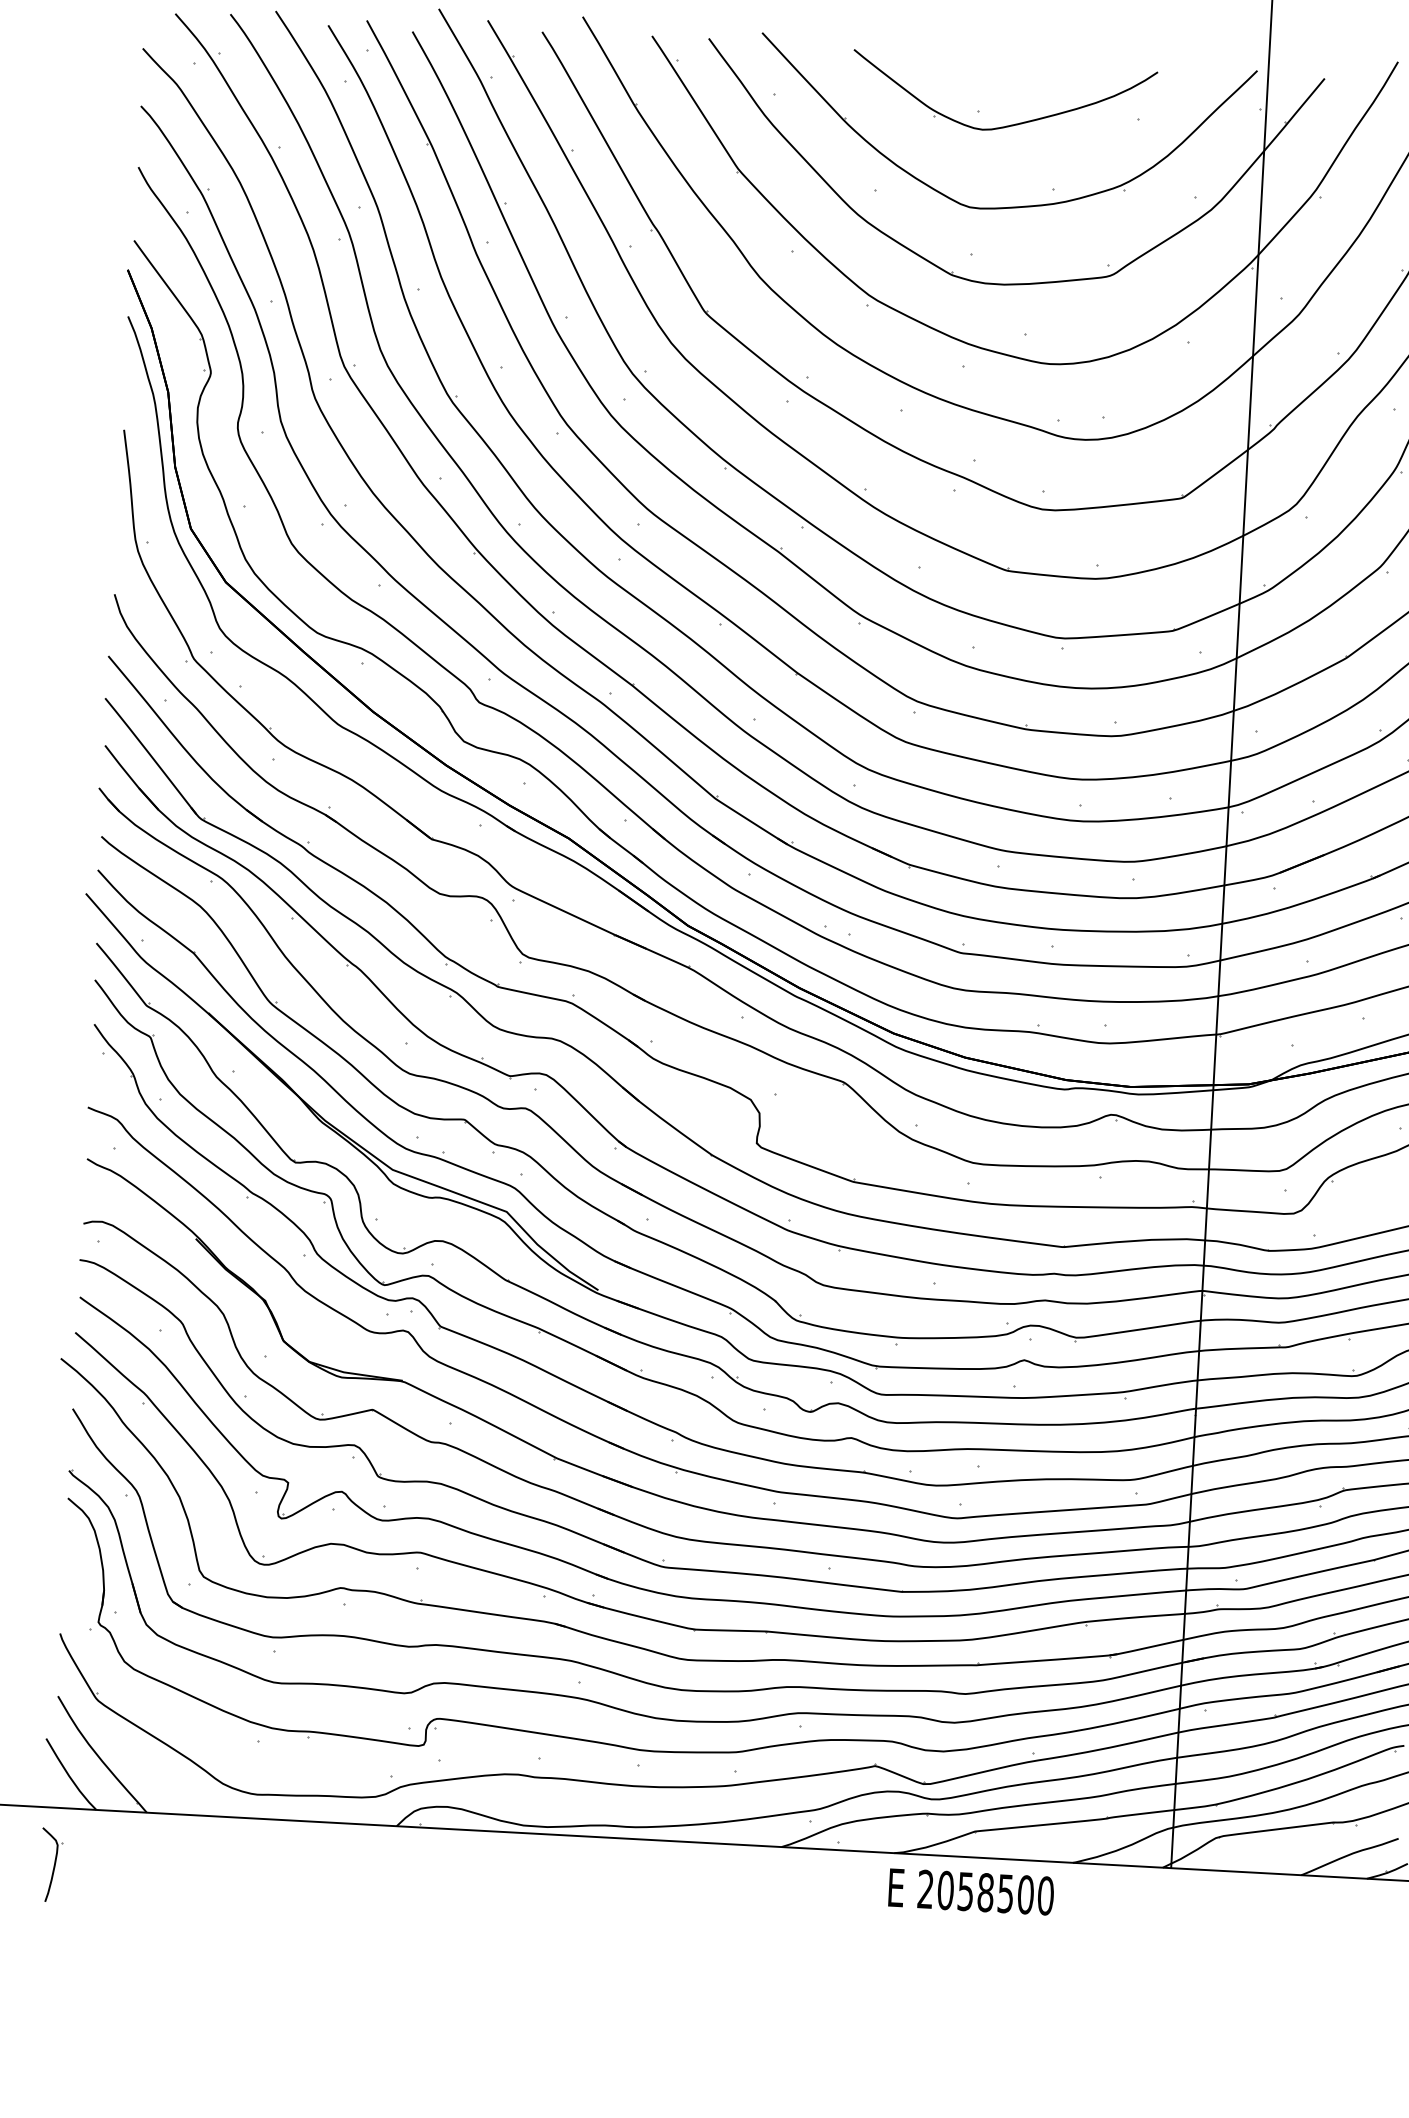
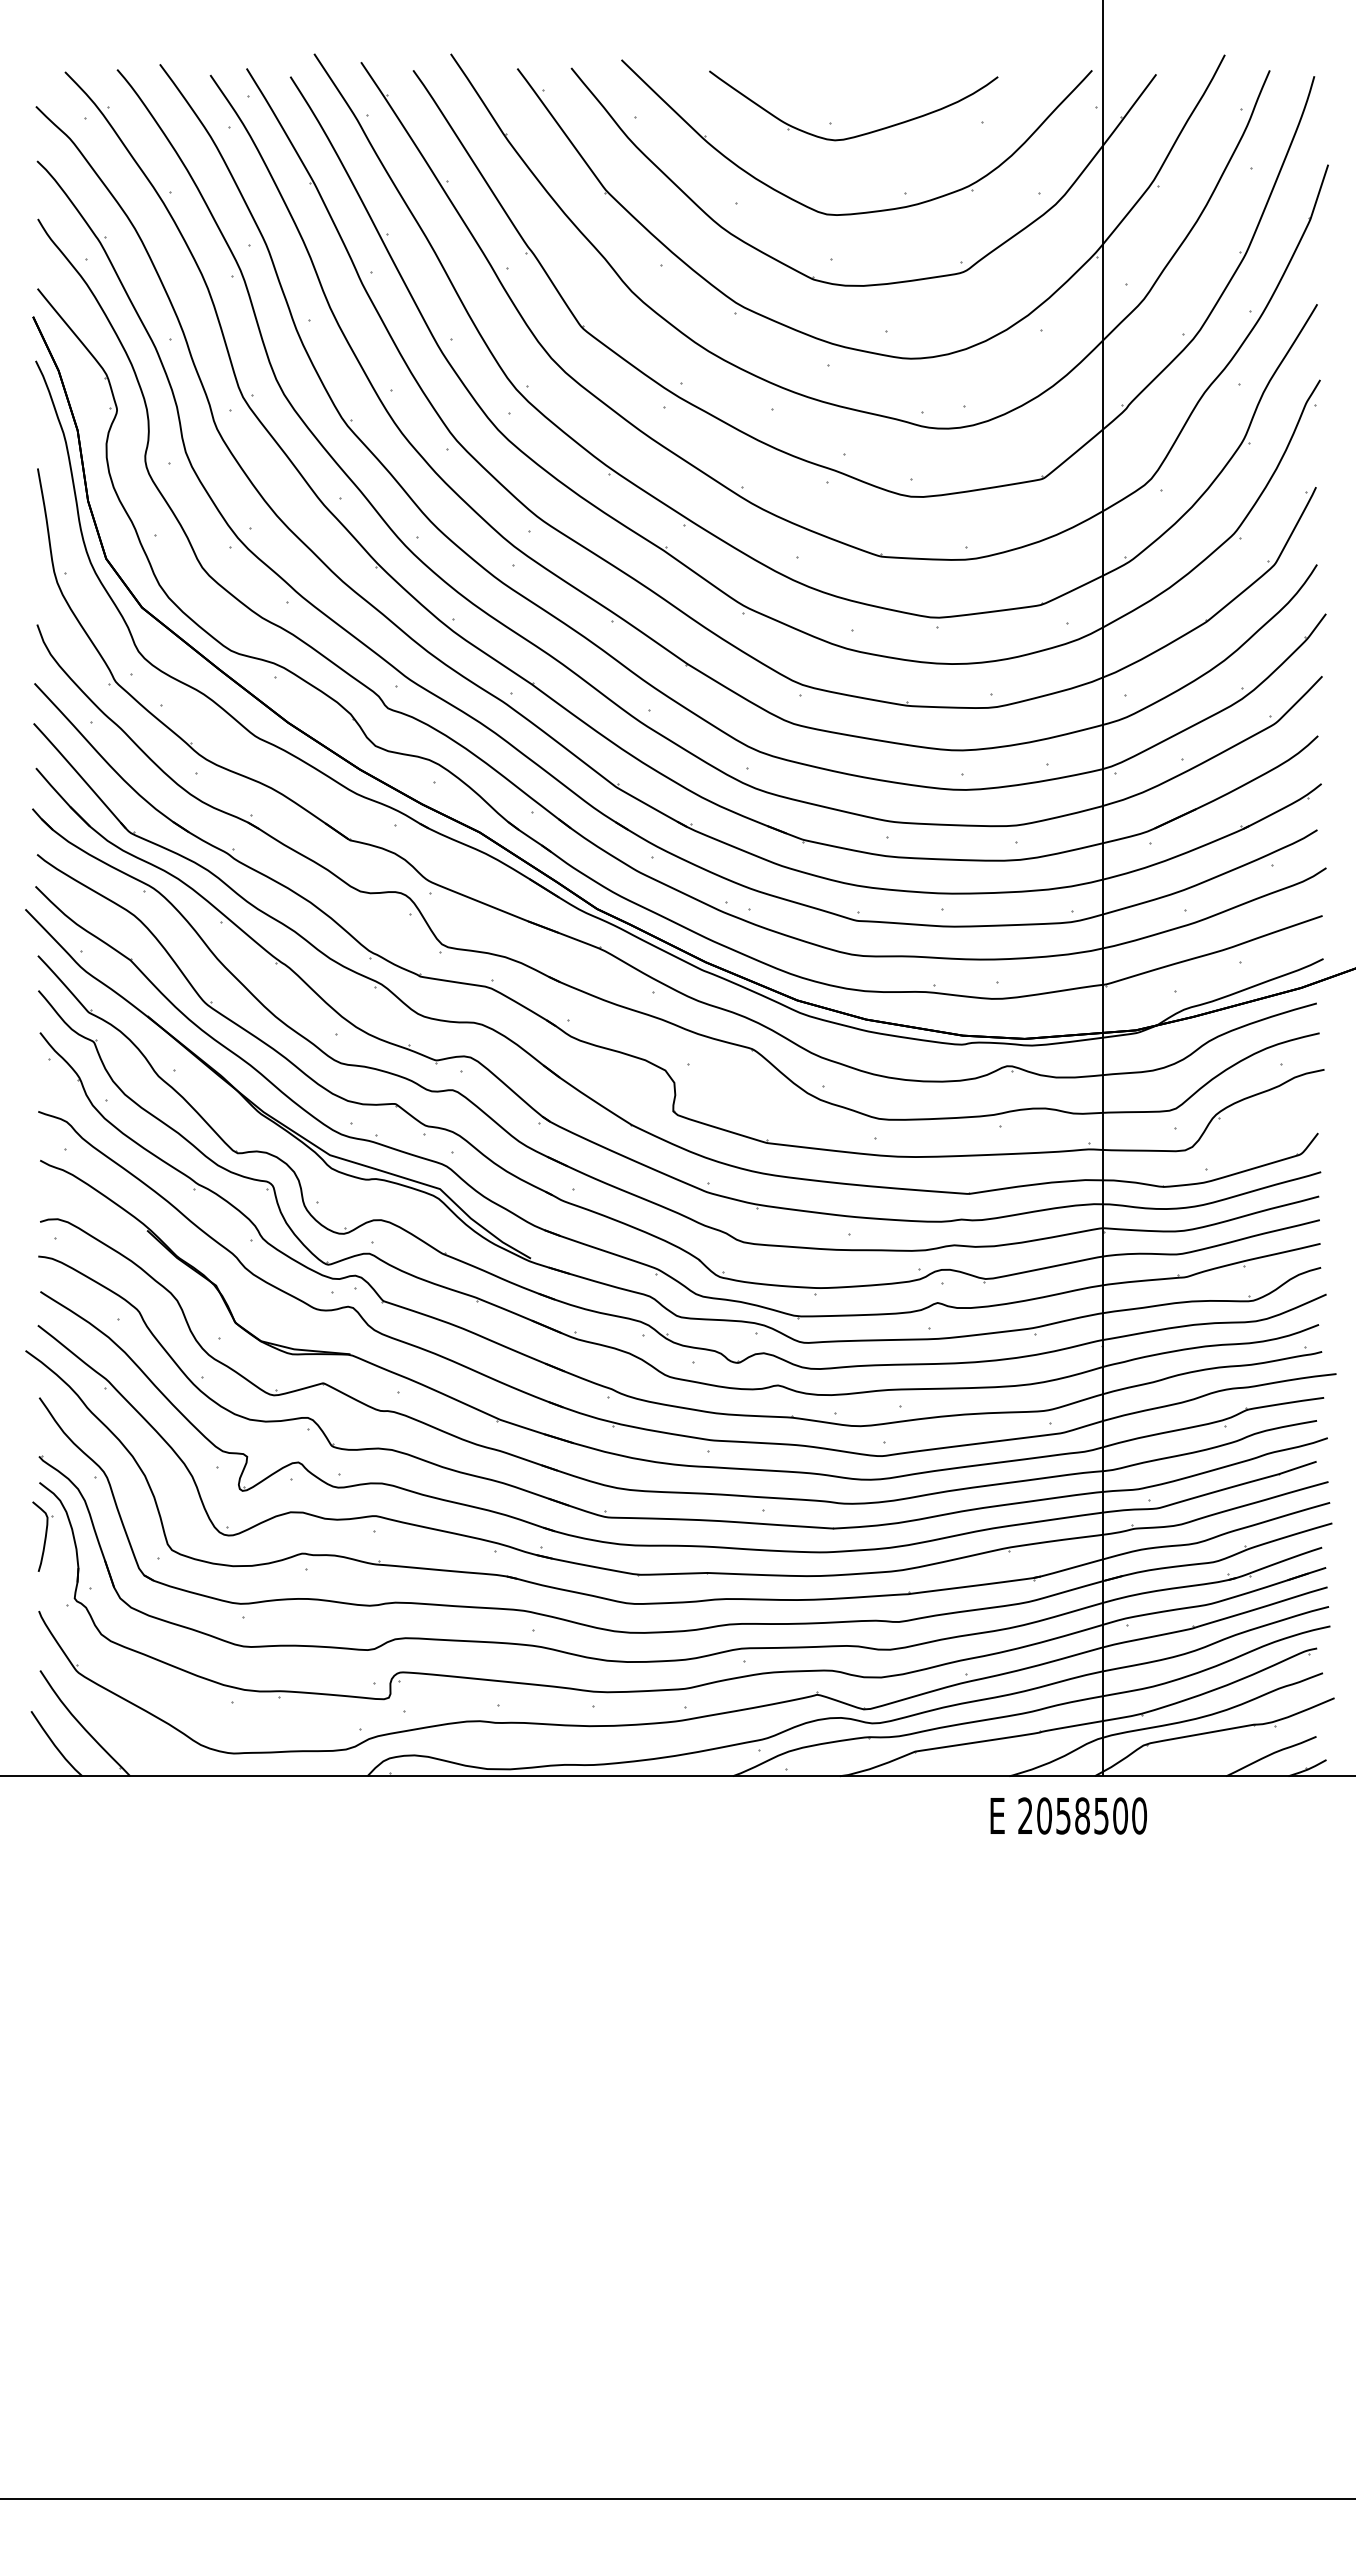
part: (51, 1864) -> (42, 1536), moved
text: (971, 1891) -> (1068, 1815), moved

